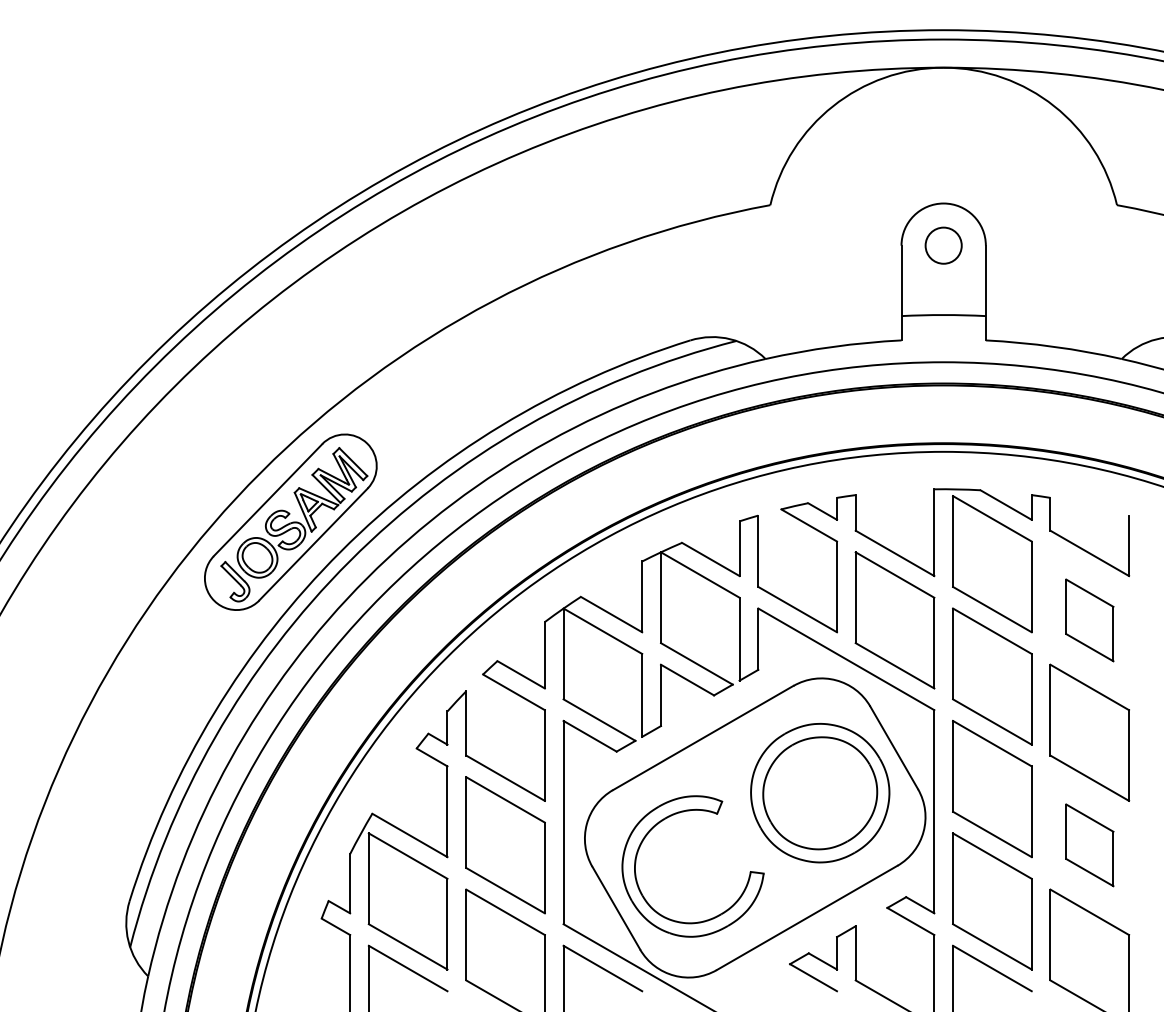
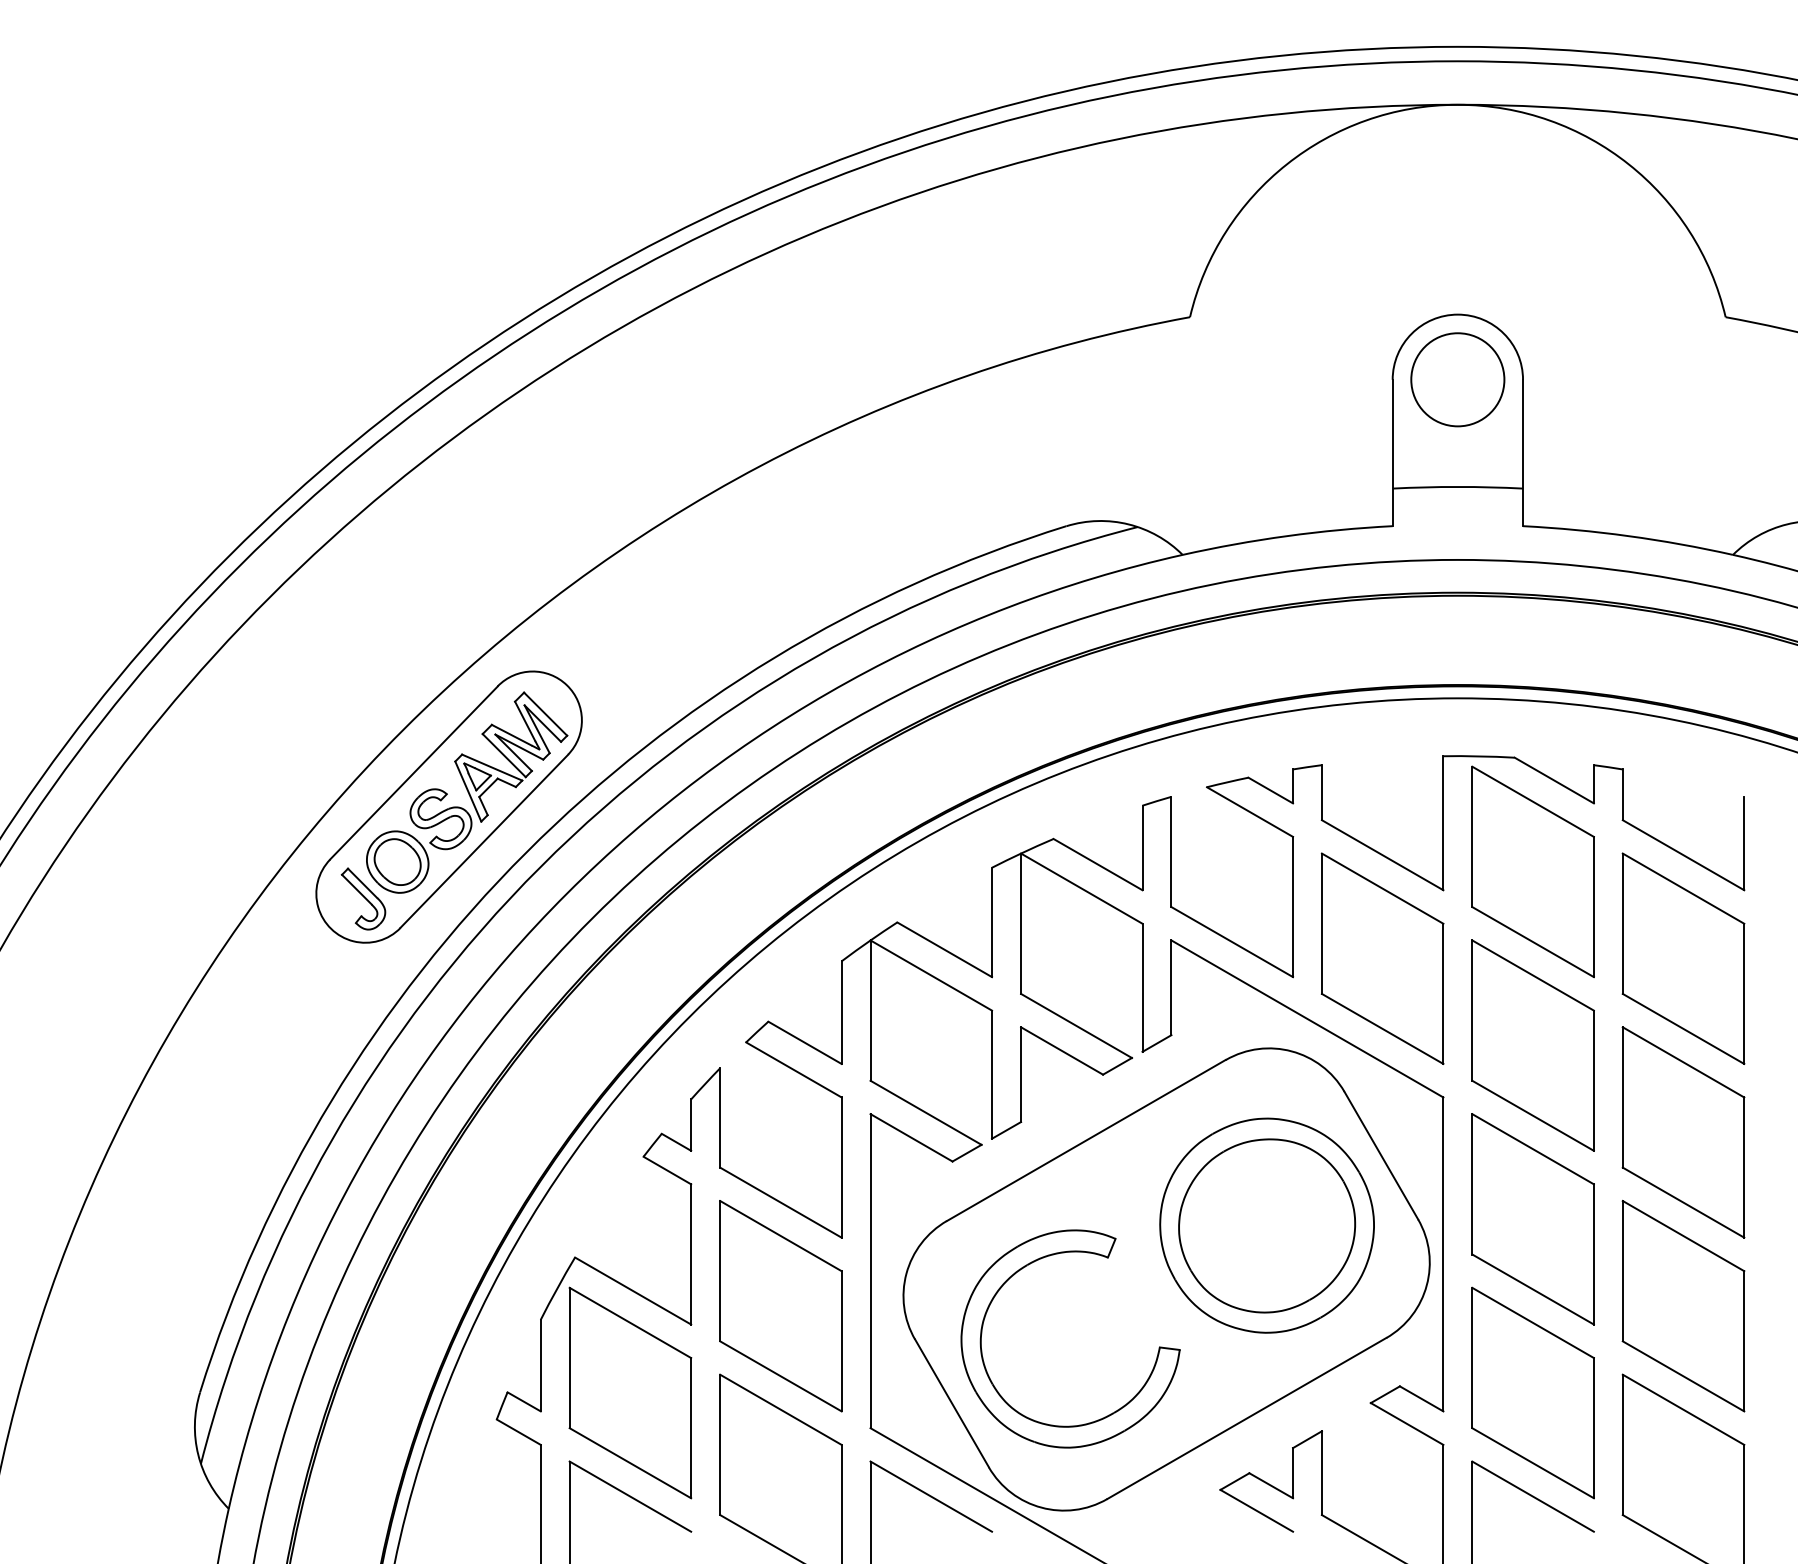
circle: (943, 245) -> (1457, 379), size x1.67
part: (1089, 620) -> (1683, 958), size x1.67
part: (1089, 845) -> (1683, 1306), size x1.67

